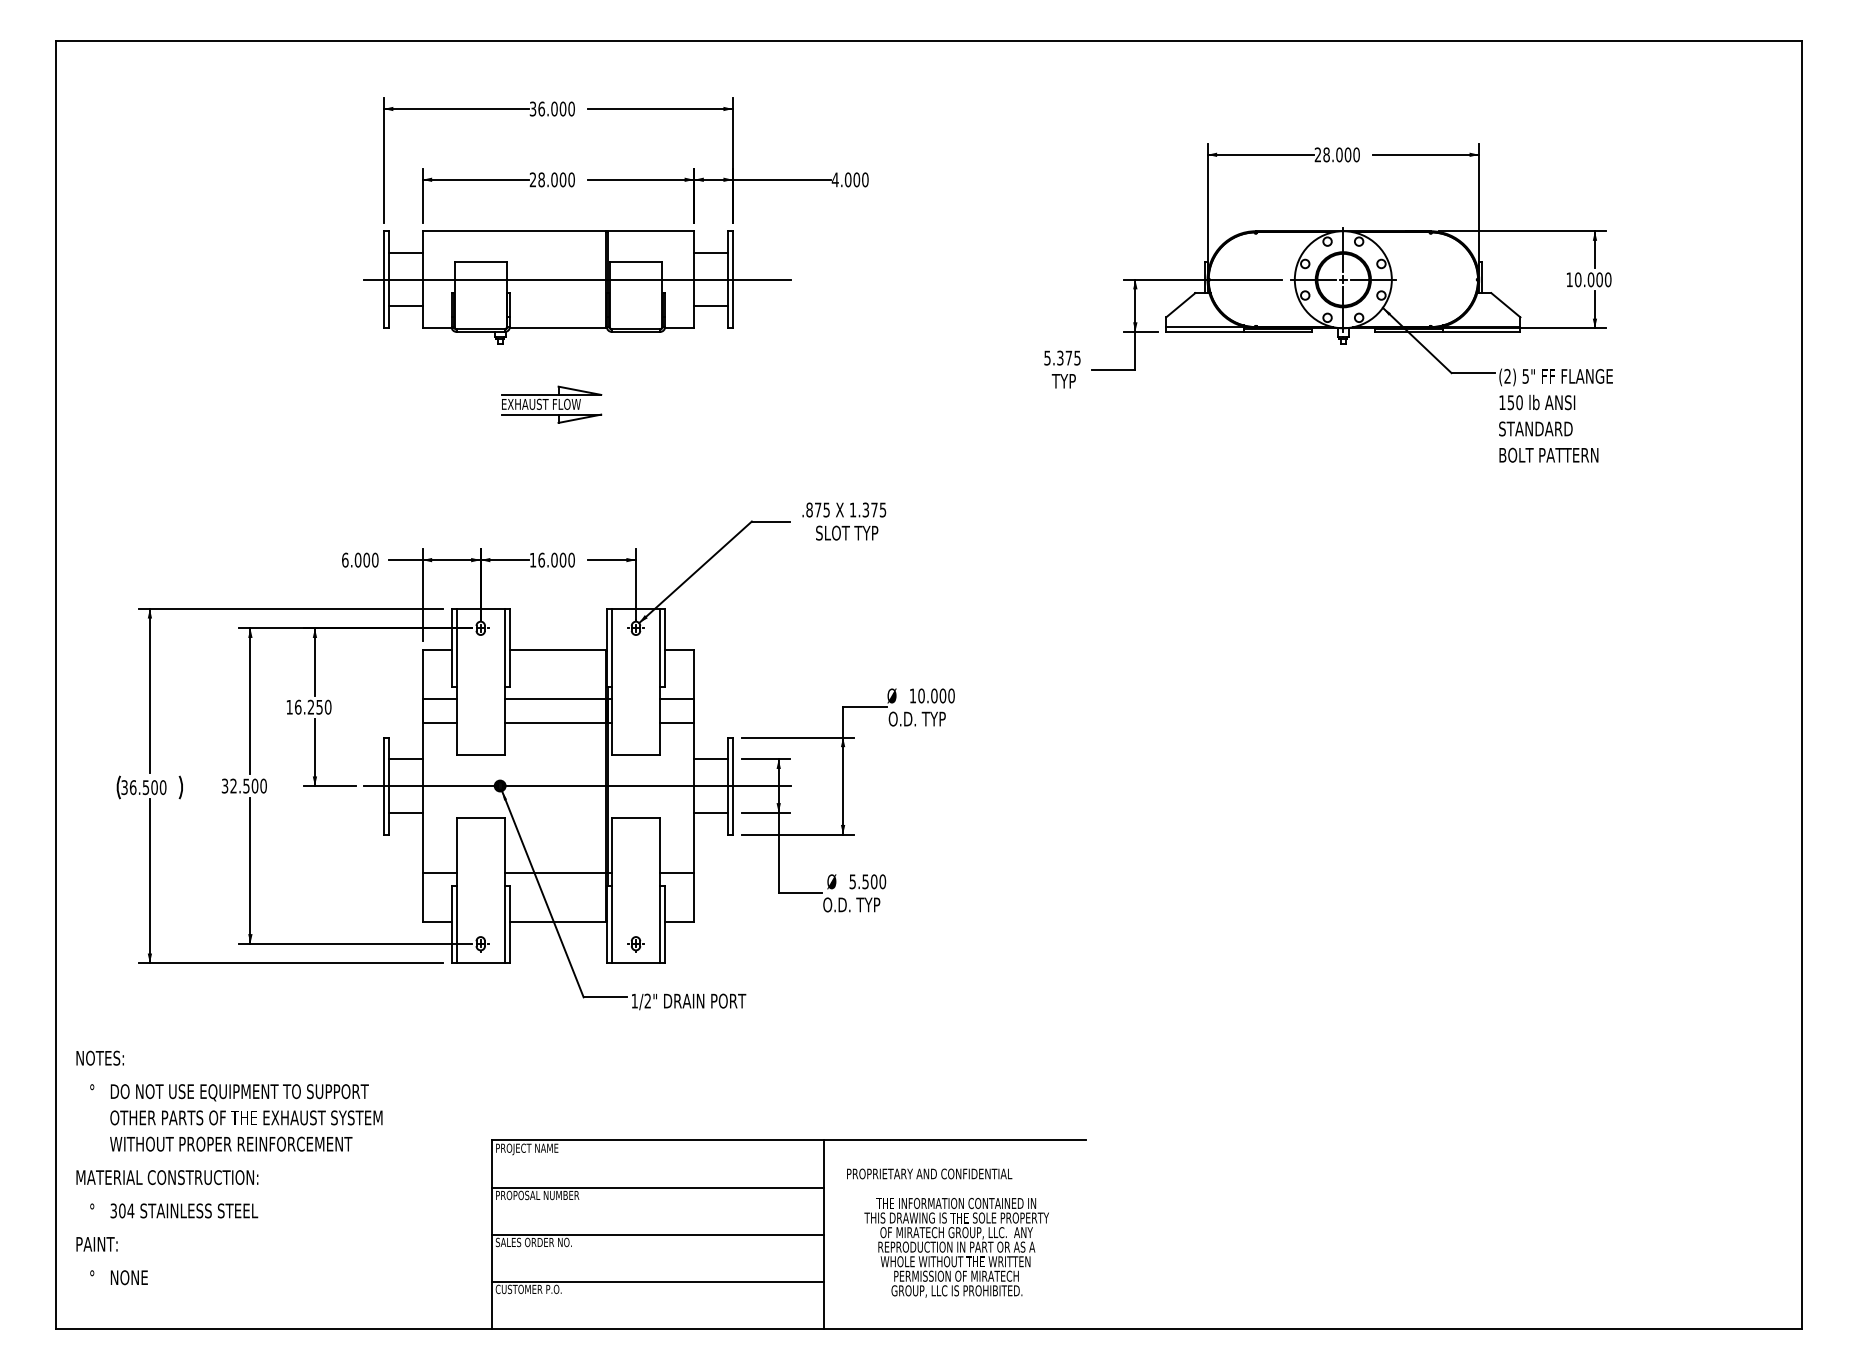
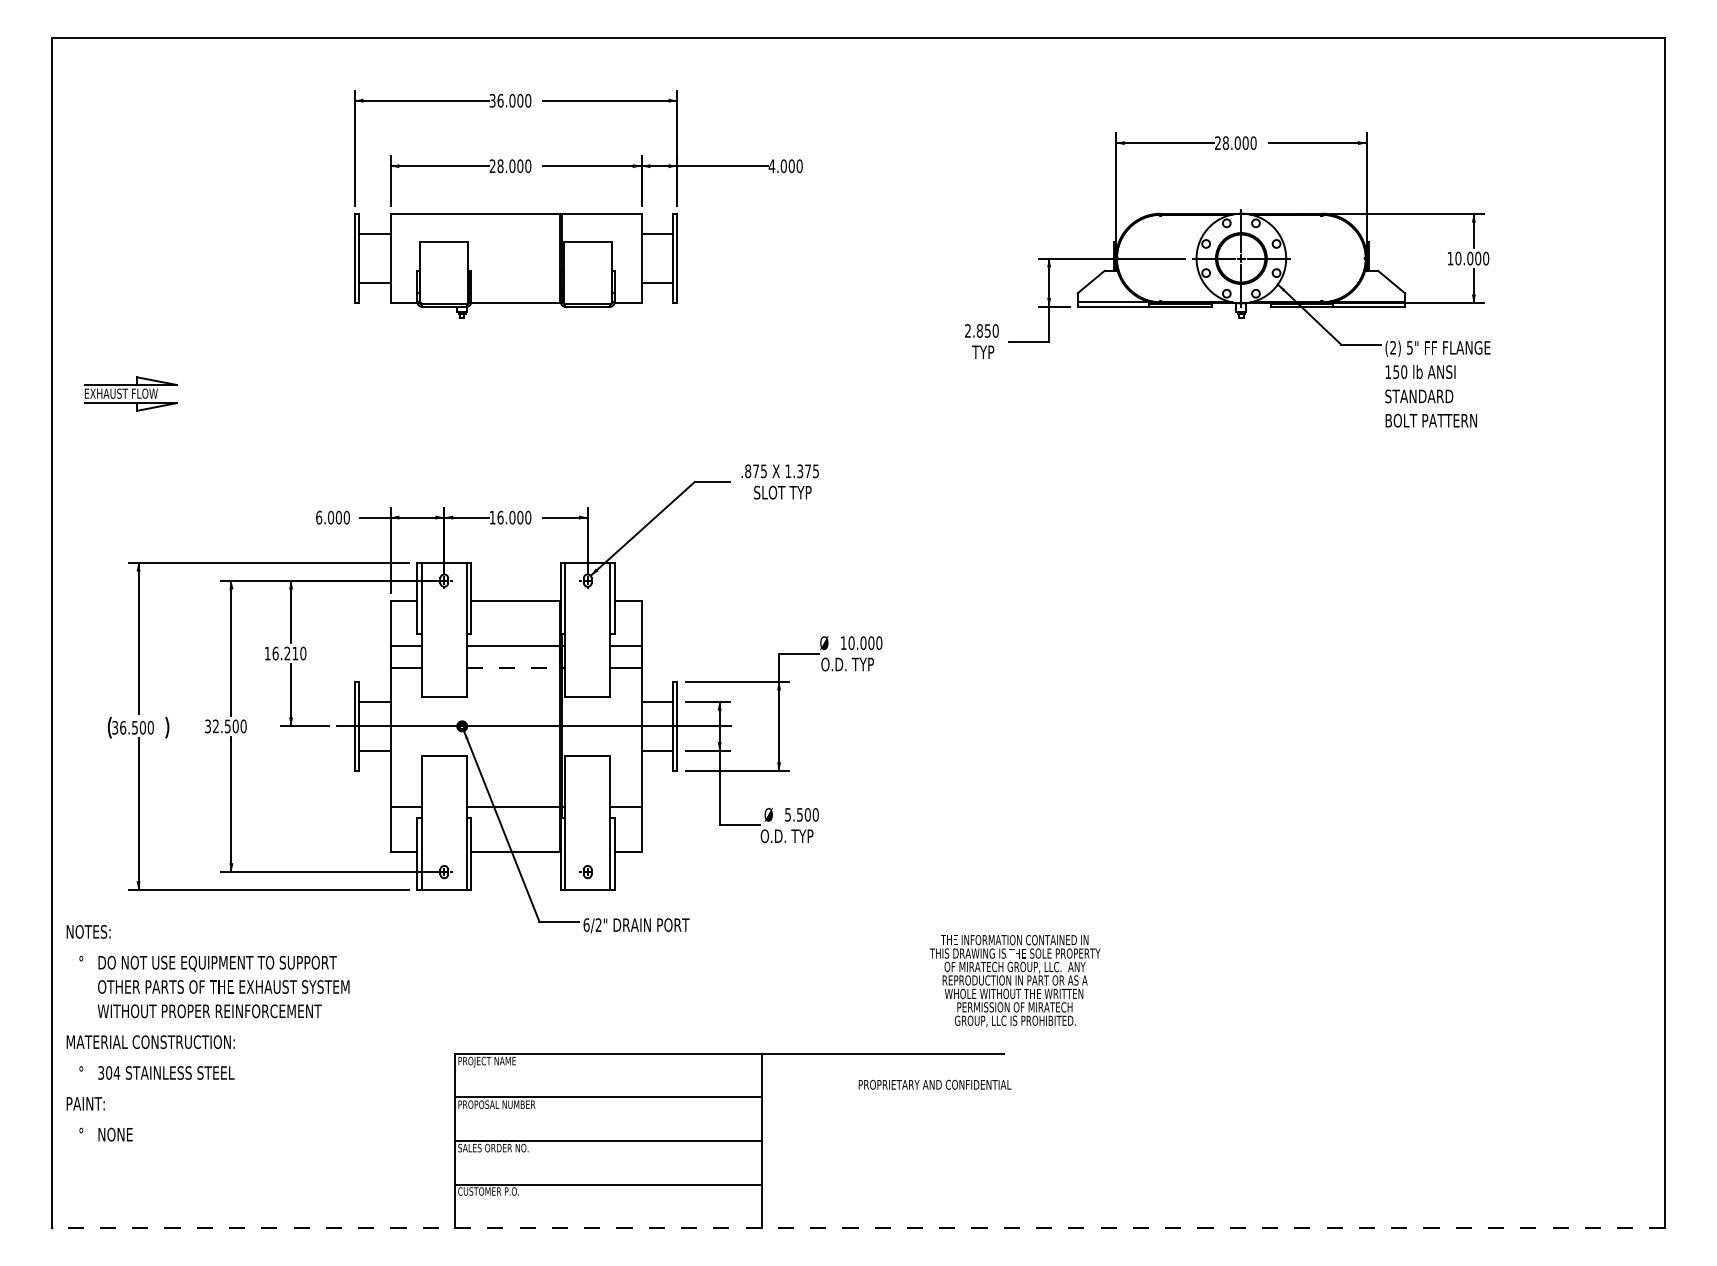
line: (577, 279) -> (533, 258), removed
text: (1062, 357) -> (981, 330), 5.375 -> 2.850
part: (551, 404) -> (130, 393), moved
text: (319, 707) -> (295, 653), 16.250 -> 16.210
line: (555, 723) -> (513, 668), solid -> dashed
text: (634, 1000) -> (586, 924), 1/2" -> 6/2"
text: (228, 1168) -> (207, 1033), moved
text: (929, 1173) -> (934, 1084), moved
text: (956, 1248) -> (1014, 981), moved
line: (929, 1329) -> (858, 1228), solid -> dashed

